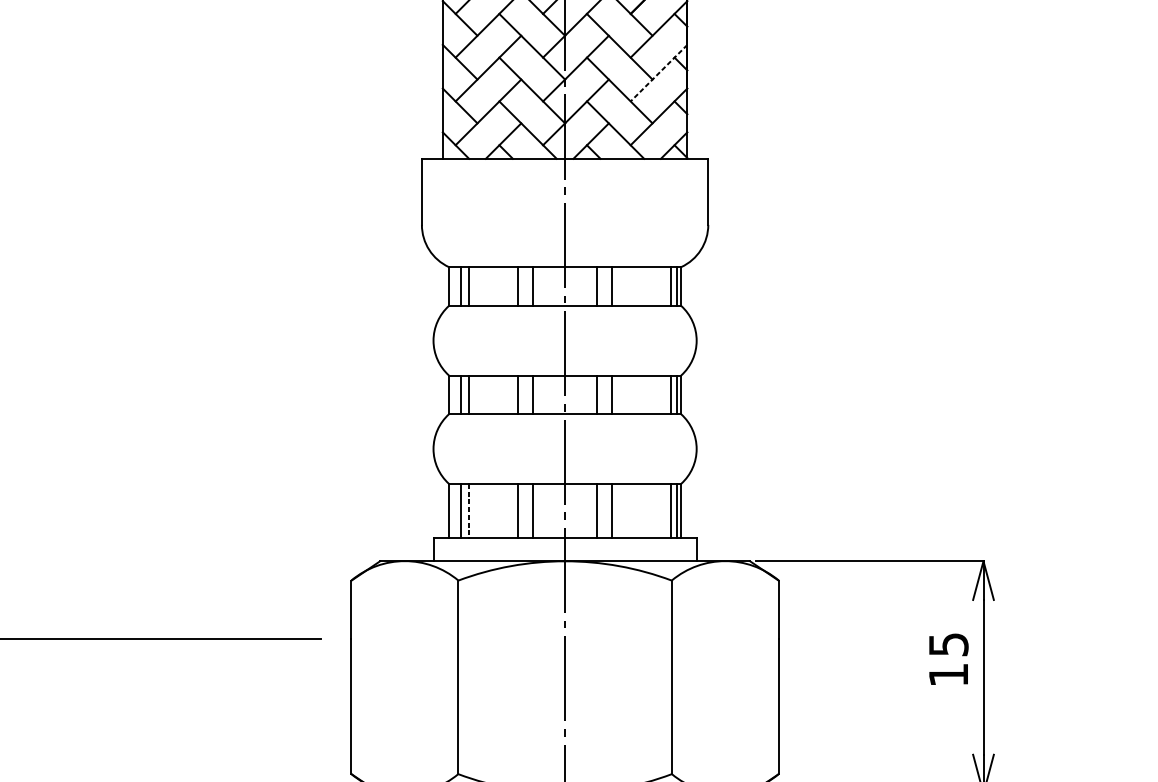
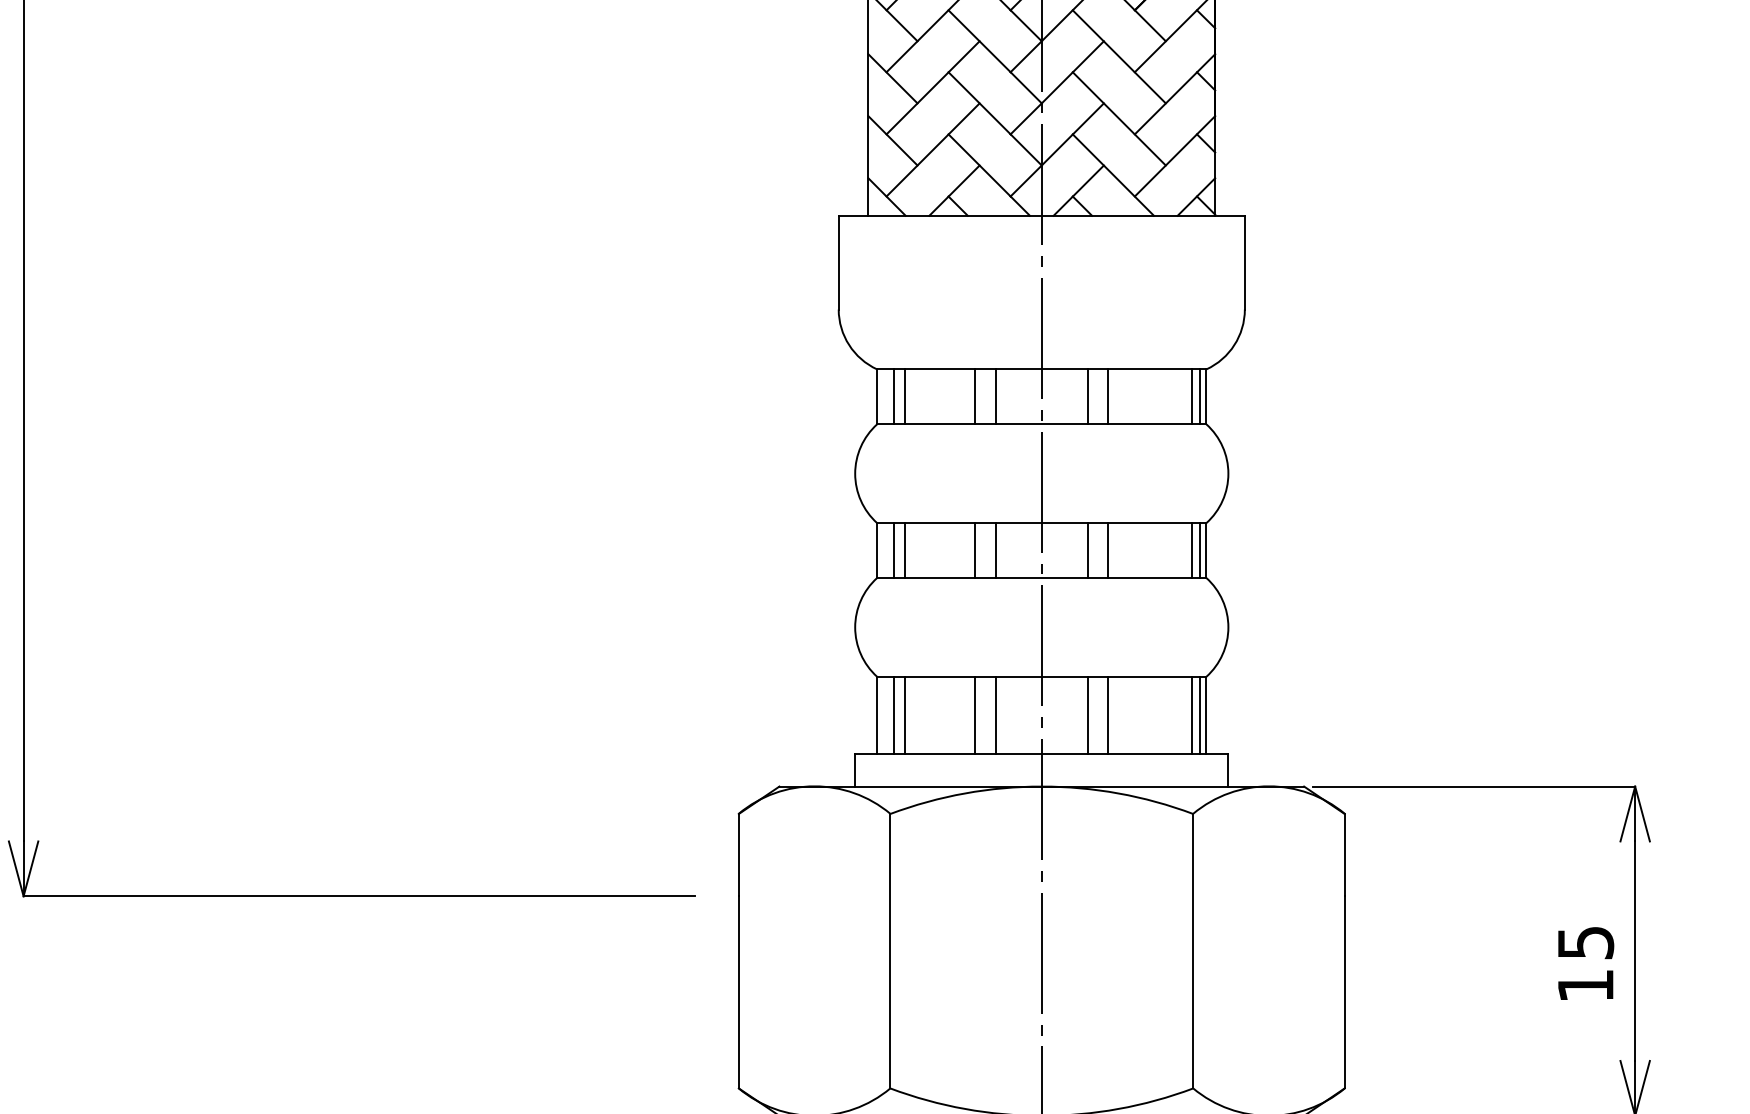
line: (659, 73) -> (1175, 94), dashed -> solid
line: (469, 511) -> (905, 715), dashed -> solid
text: (949, 659) -> (1586, 963), moved

